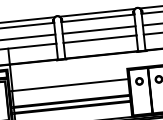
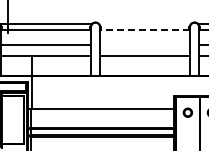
line: (96, 12) -> (144, 23), removed
line: (98, 18) -> (145, 30), solid -> dashed
line: (99, 29) -> (145, 44), removed

